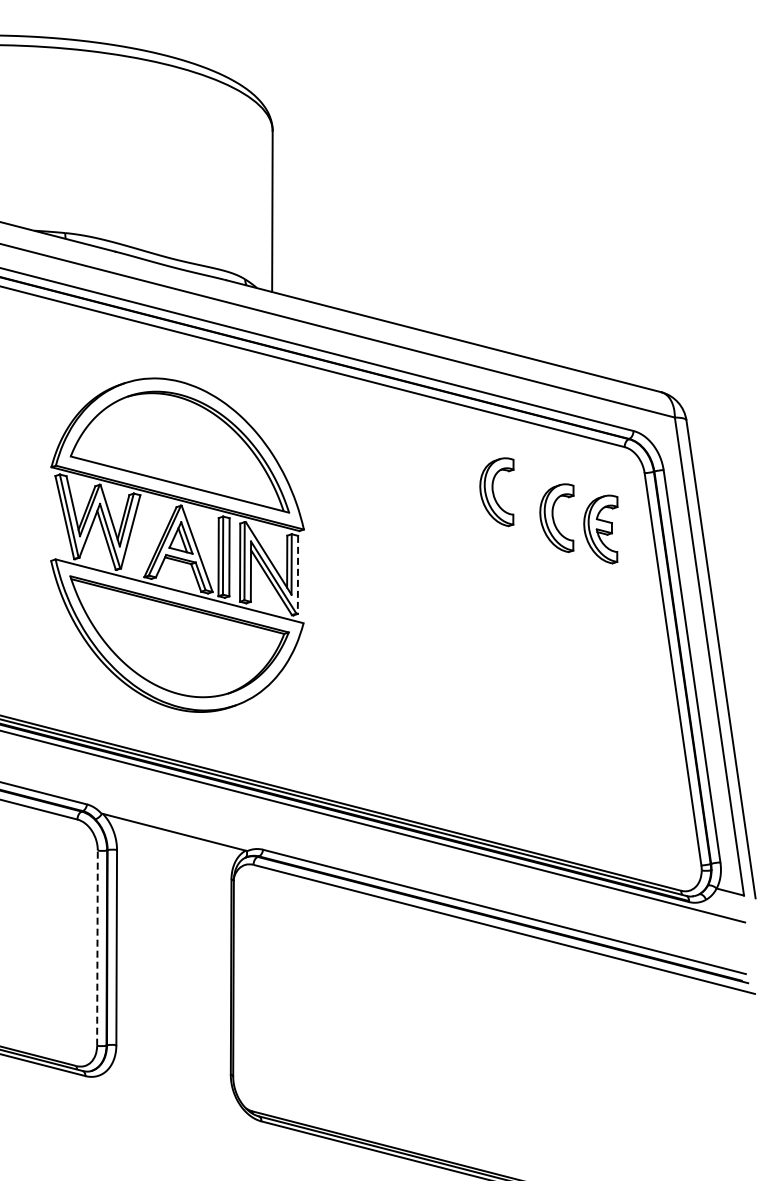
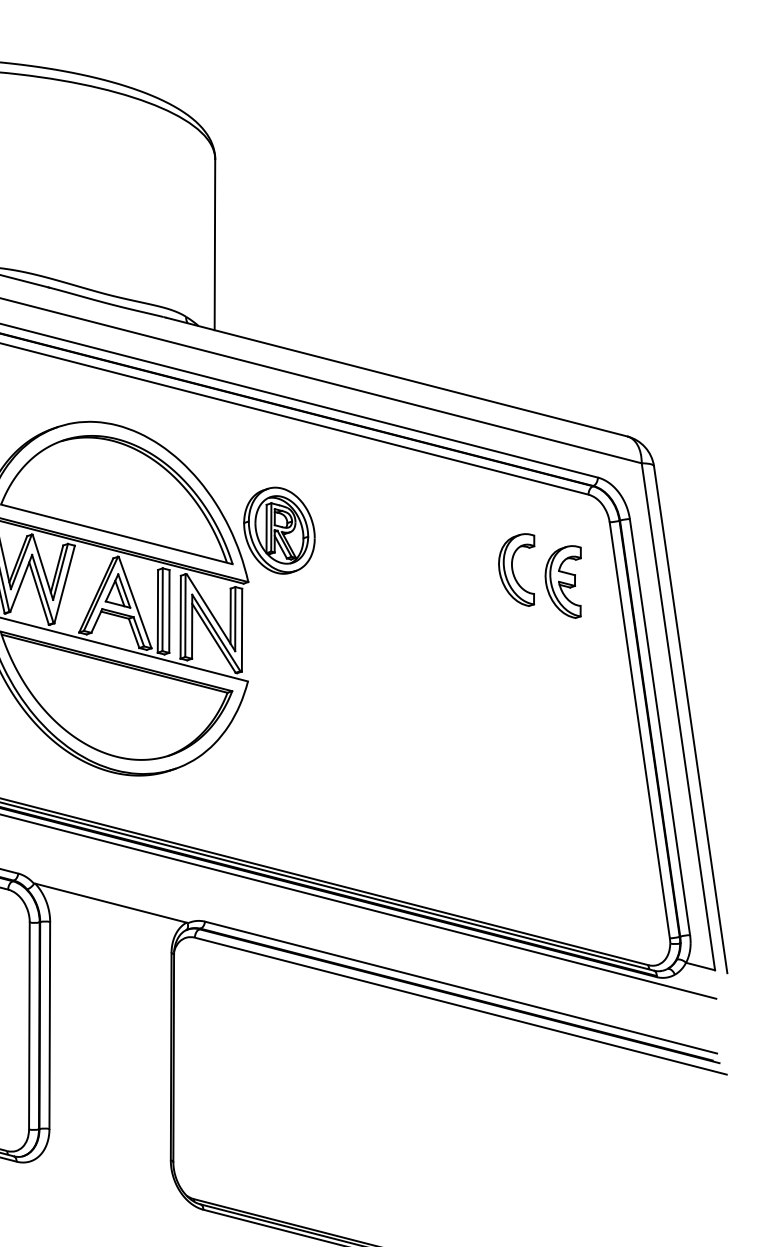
part: (333, 480) -> (279, 530), added
part: (496, 492) -> (452, 542), removed
line: (297, 575) -> (241, 630), dashed -> solid
line: (97, 948) -> (29, 1026), dashed -> solid

